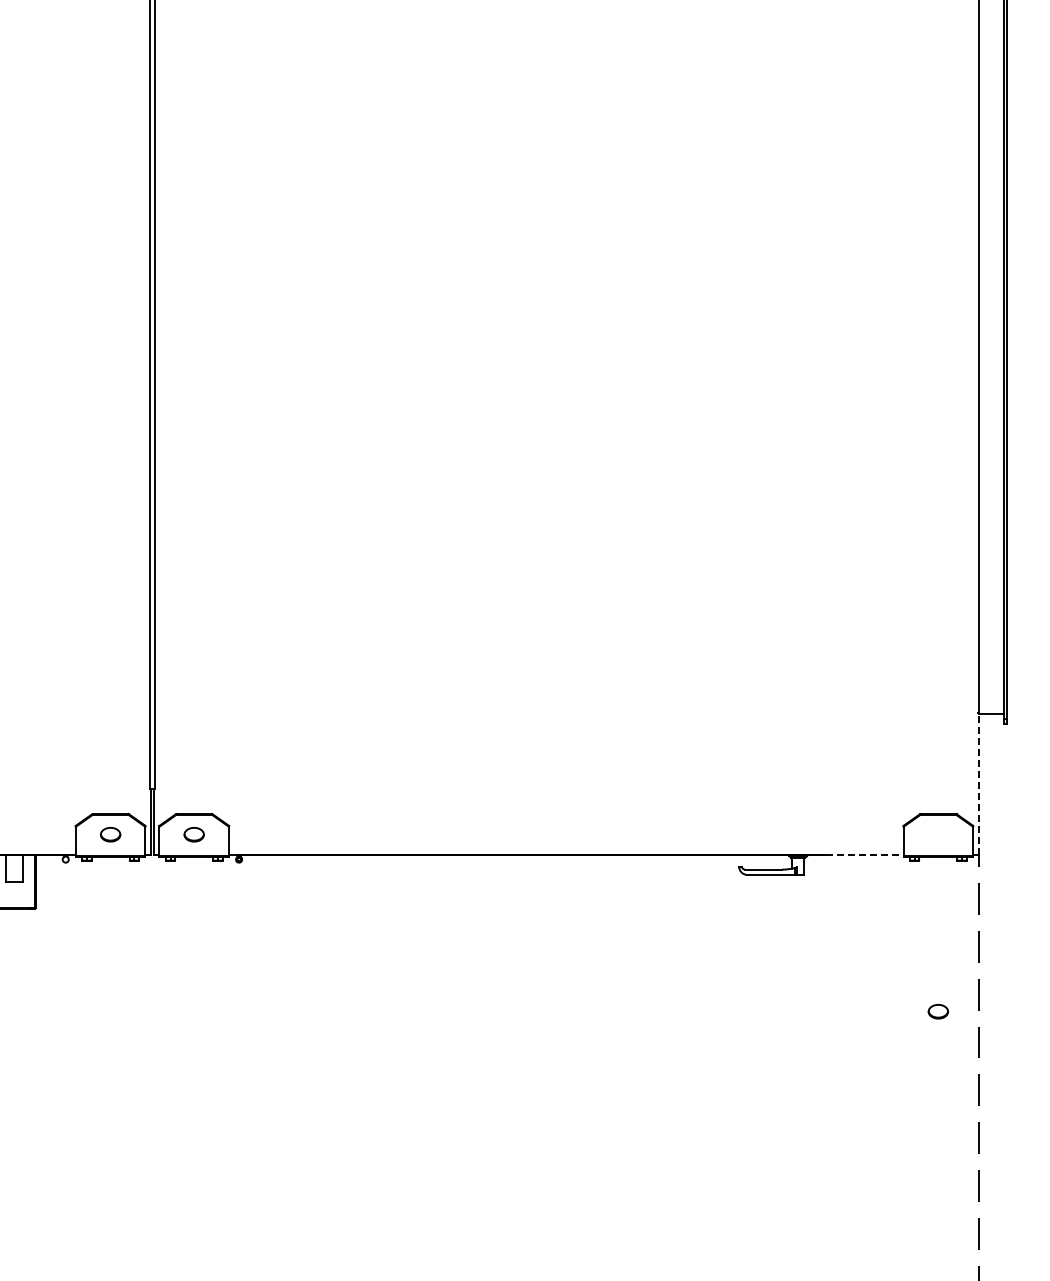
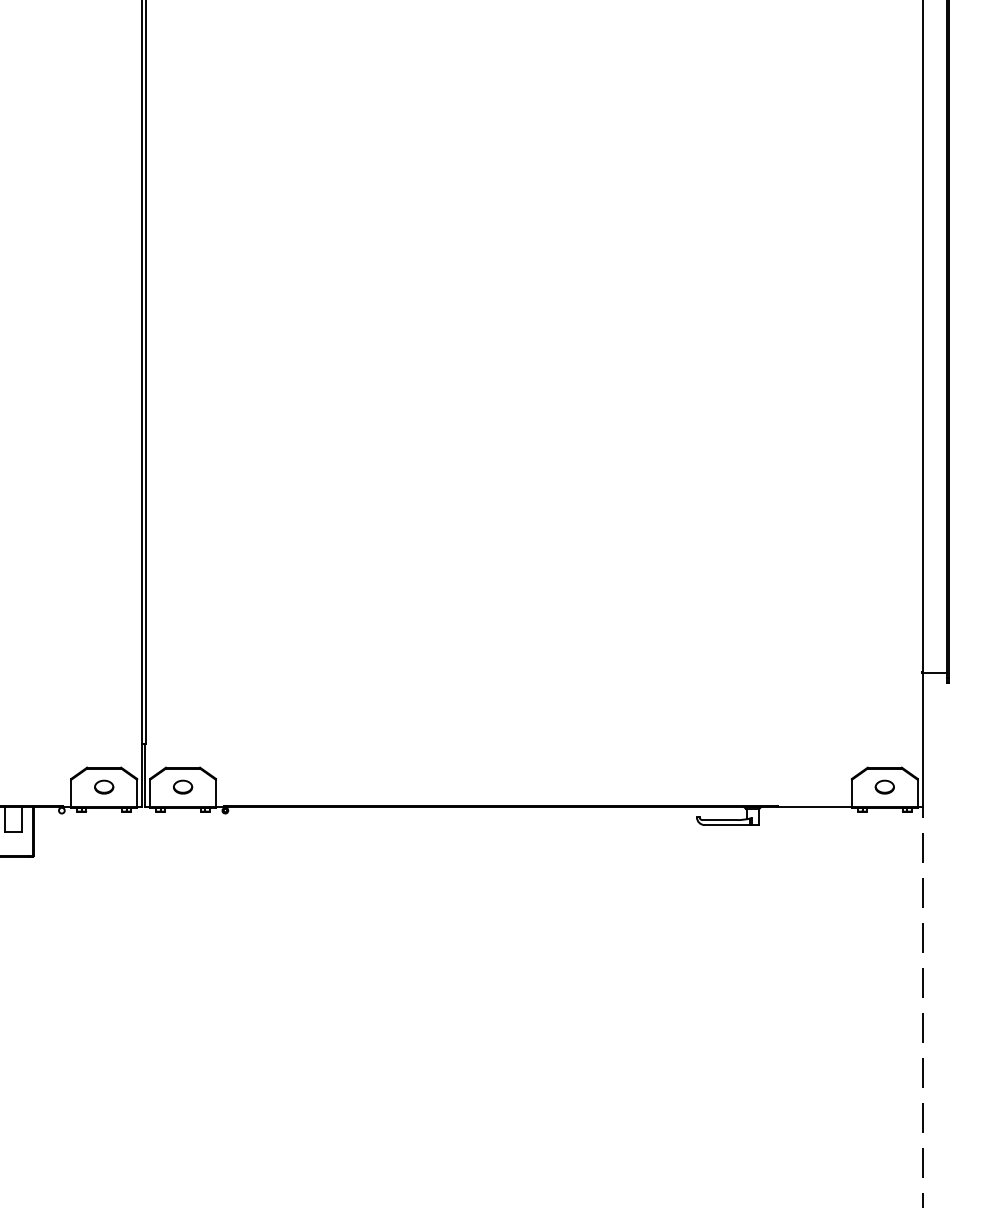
line: (978, 783) -> (922, 738), dashed -> solid
line: (865, 855) -> (816, 806), dashed -> solid
part: (937, 1011) -> (884, 786), moved

